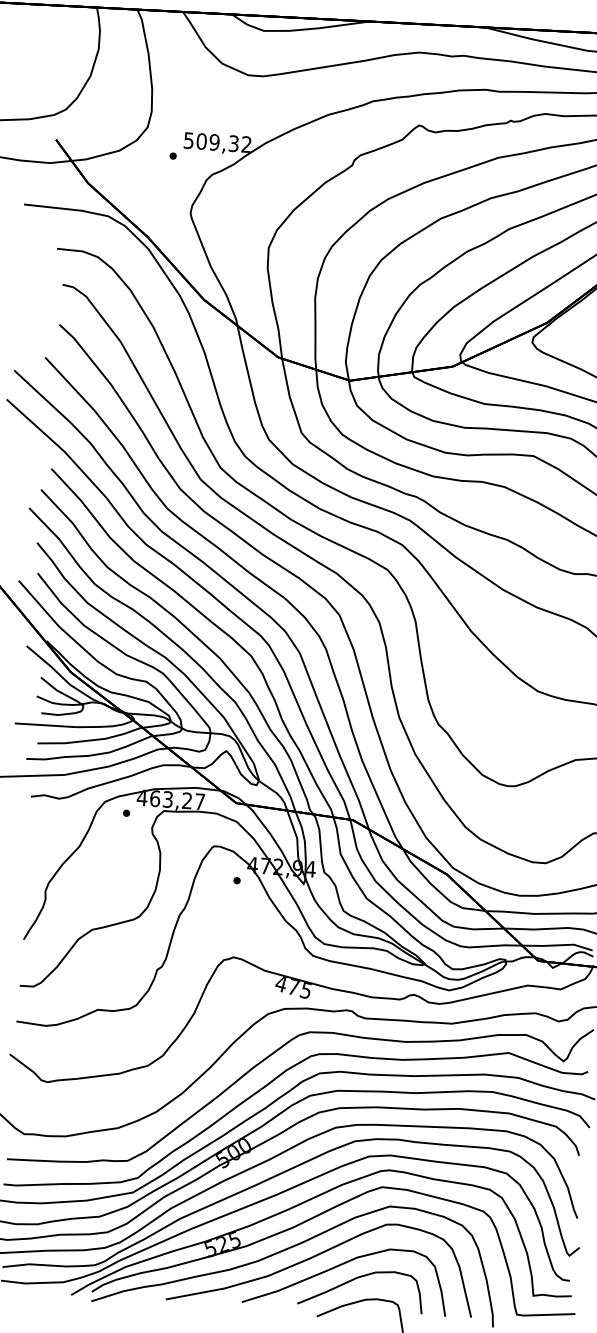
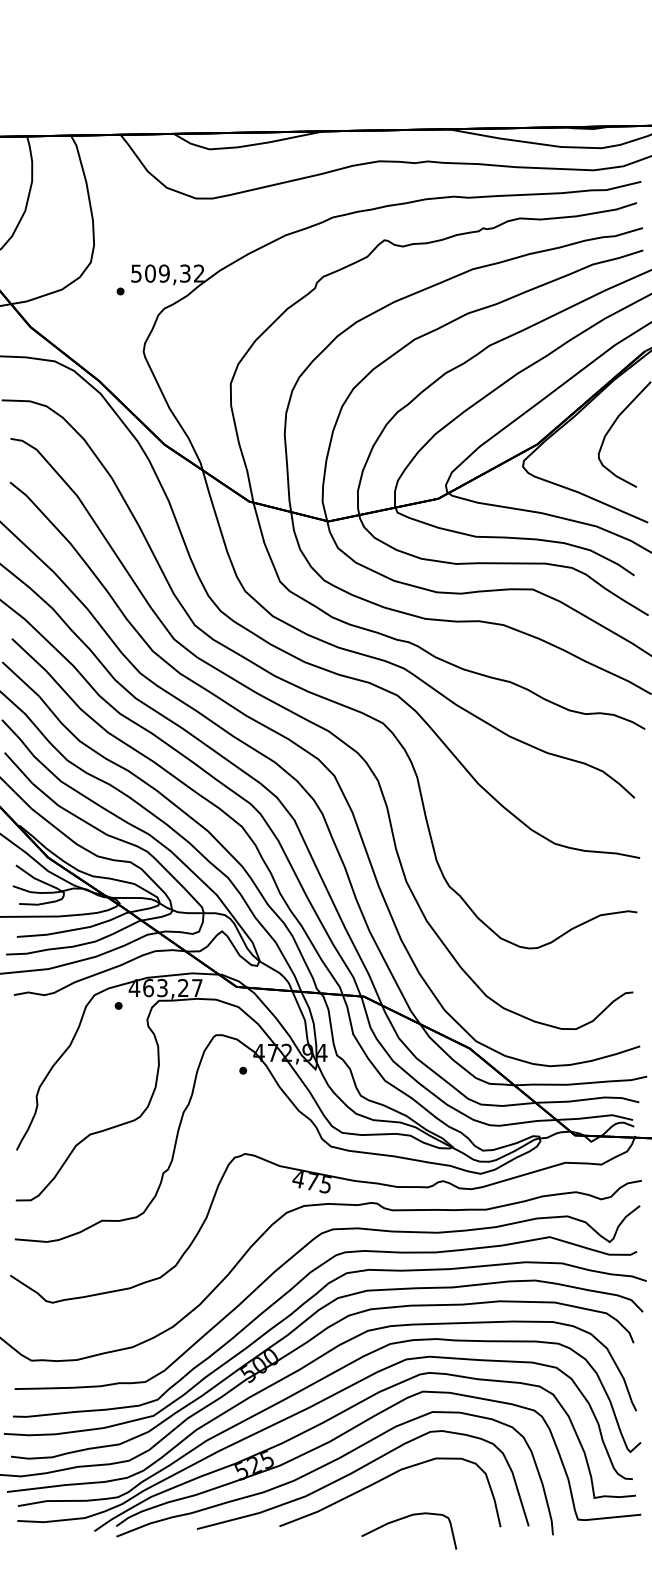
curve: (356, 1279) -> (401, 1493), removed

